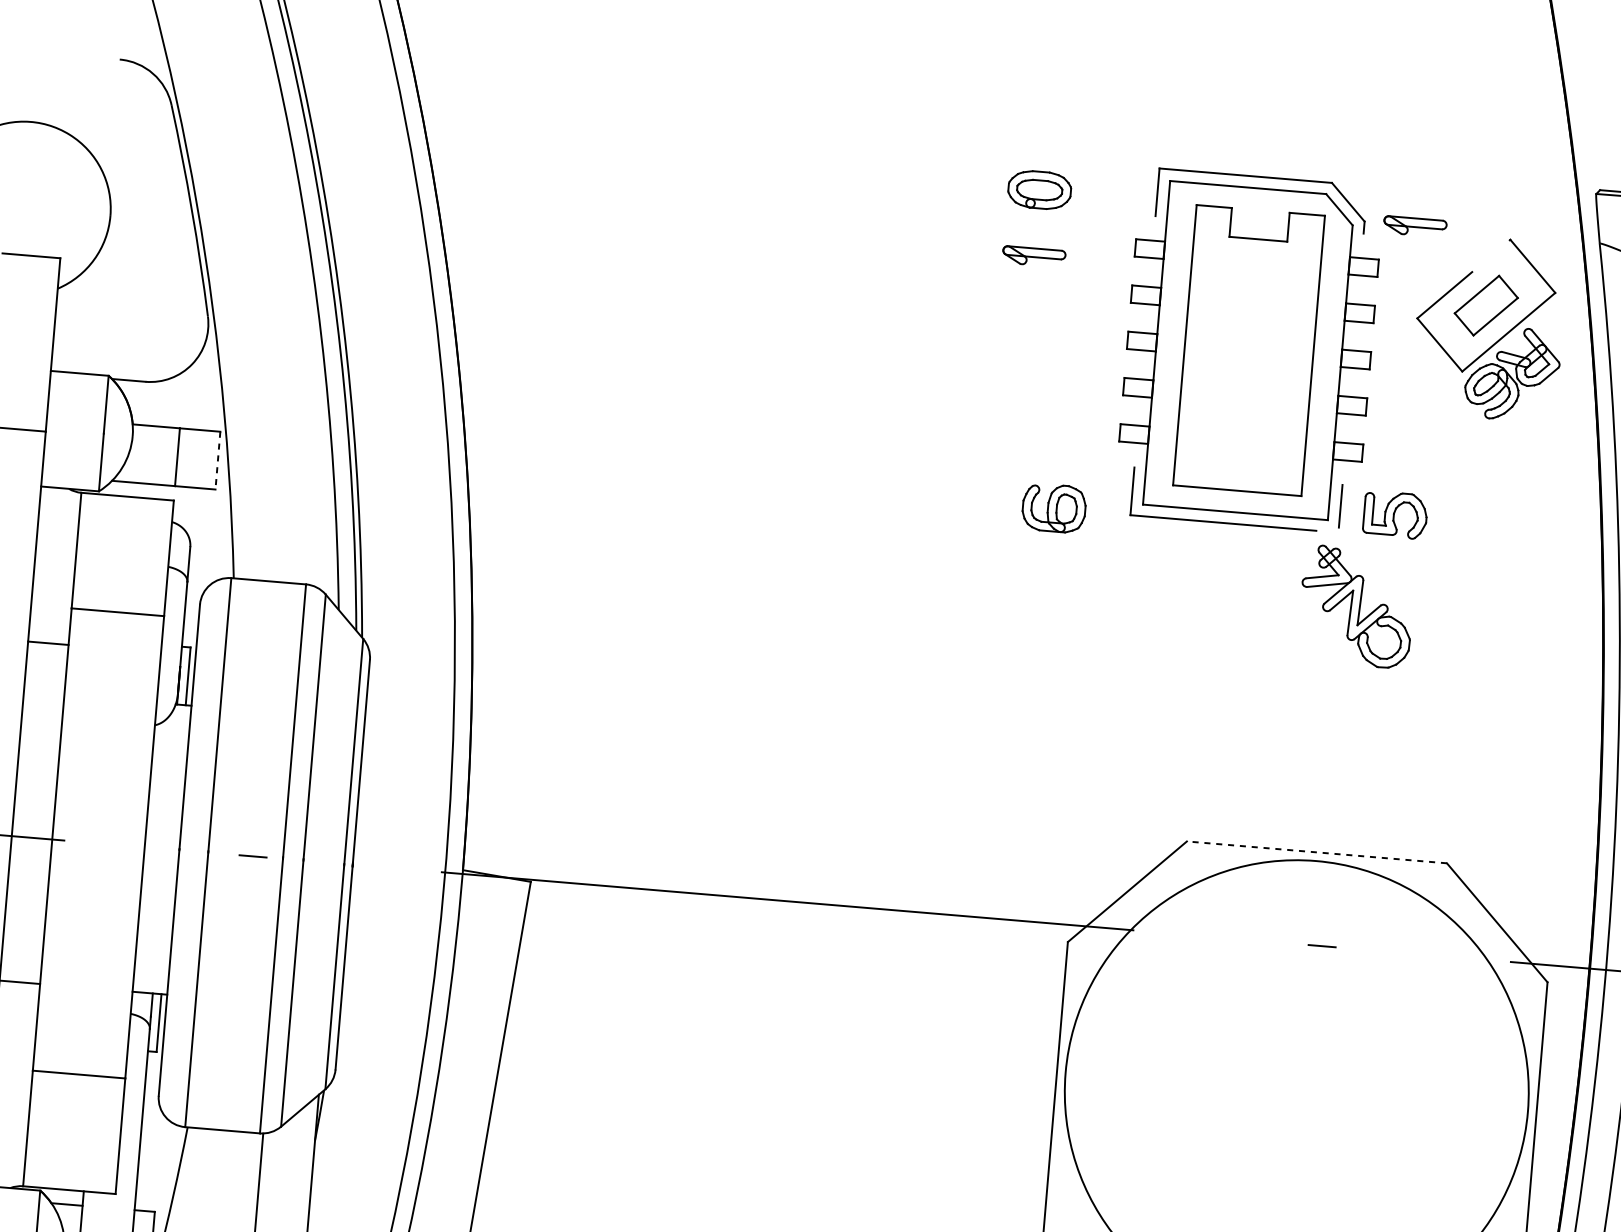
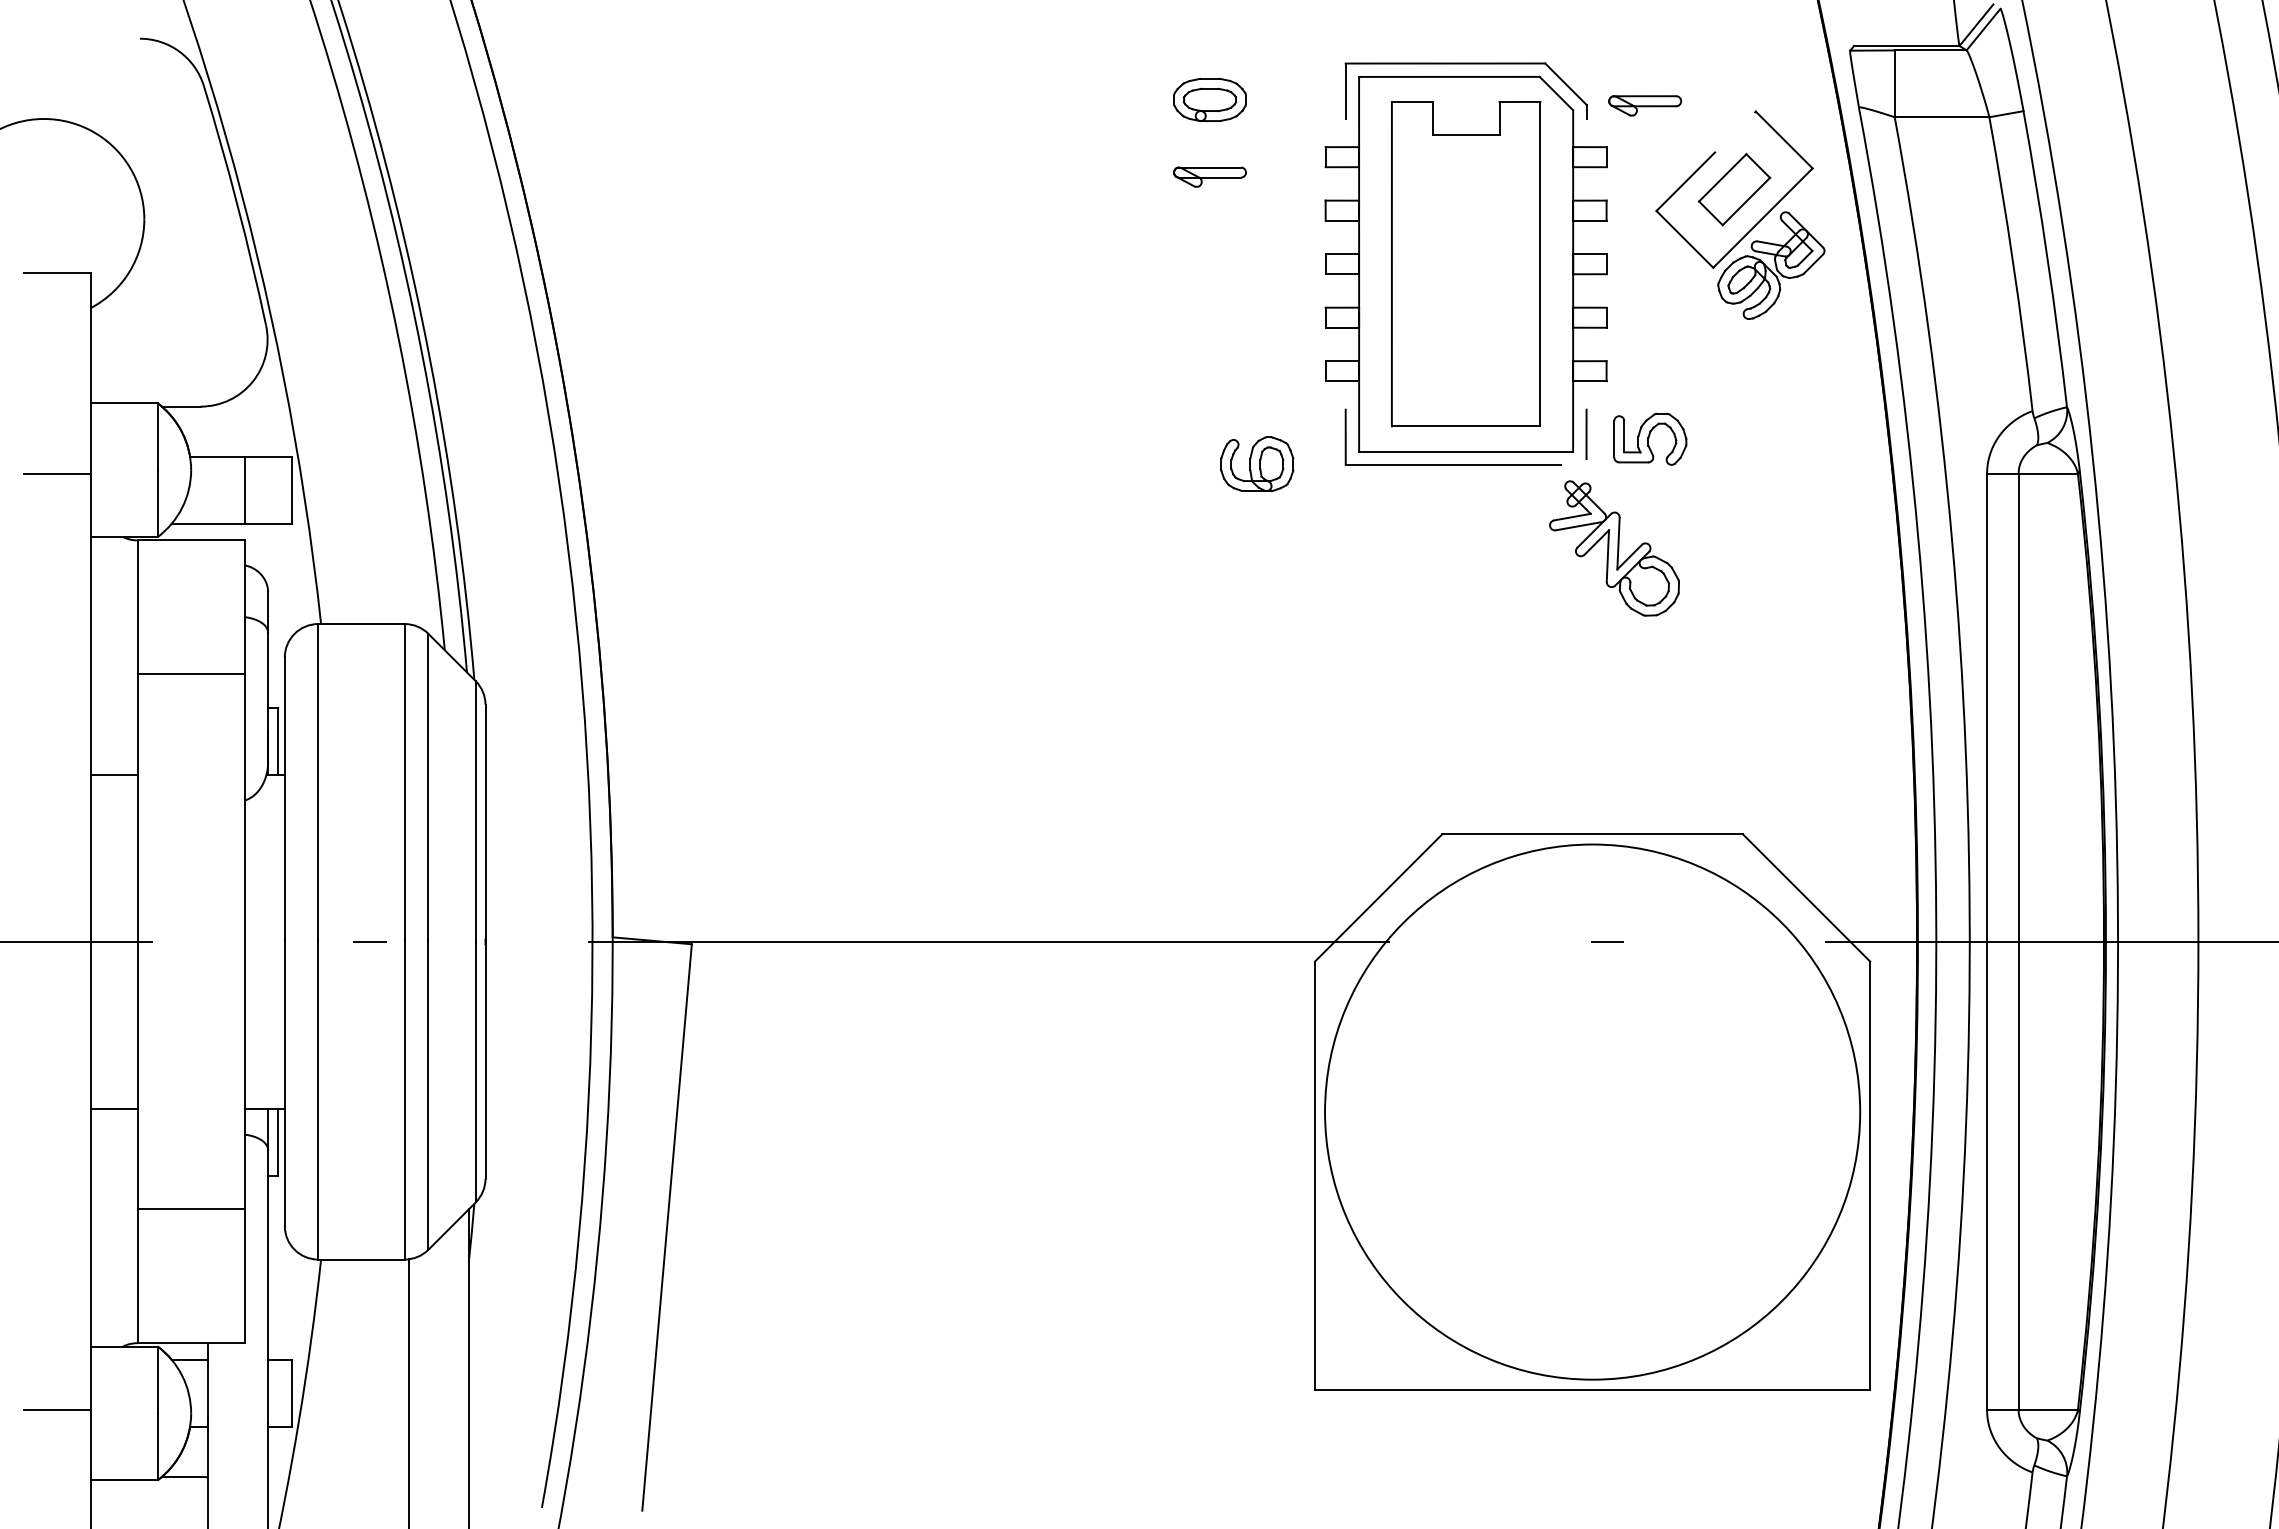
line: (217, 460) -> (291, 490), dashed -> solid
line: (47, 643) -> (113, 774), moved
line: (1316, 852) -> (1592, 834), dashed -> solid

